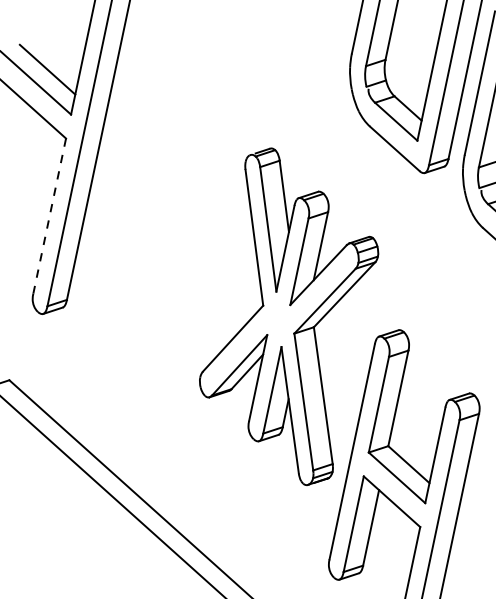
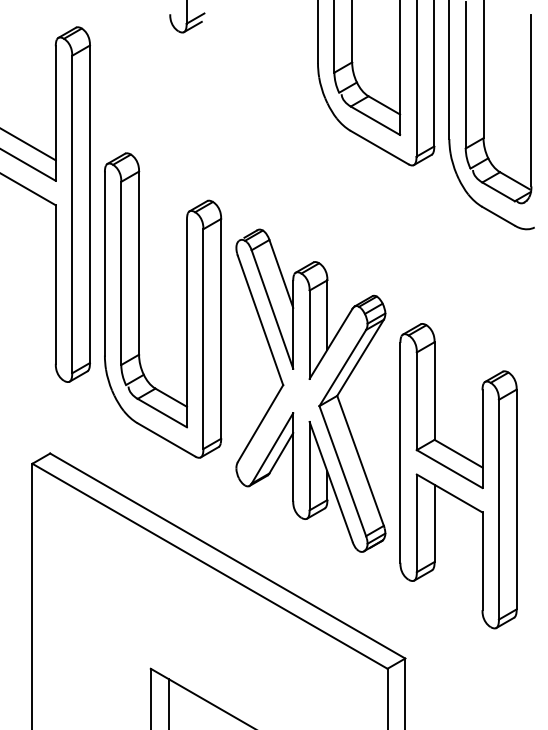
line: (49, 216) -> (55, 285), dashed -> solid
part: (173, 263) -> (186, 305), added
part: (288, 316) -> (310, 390), moved

